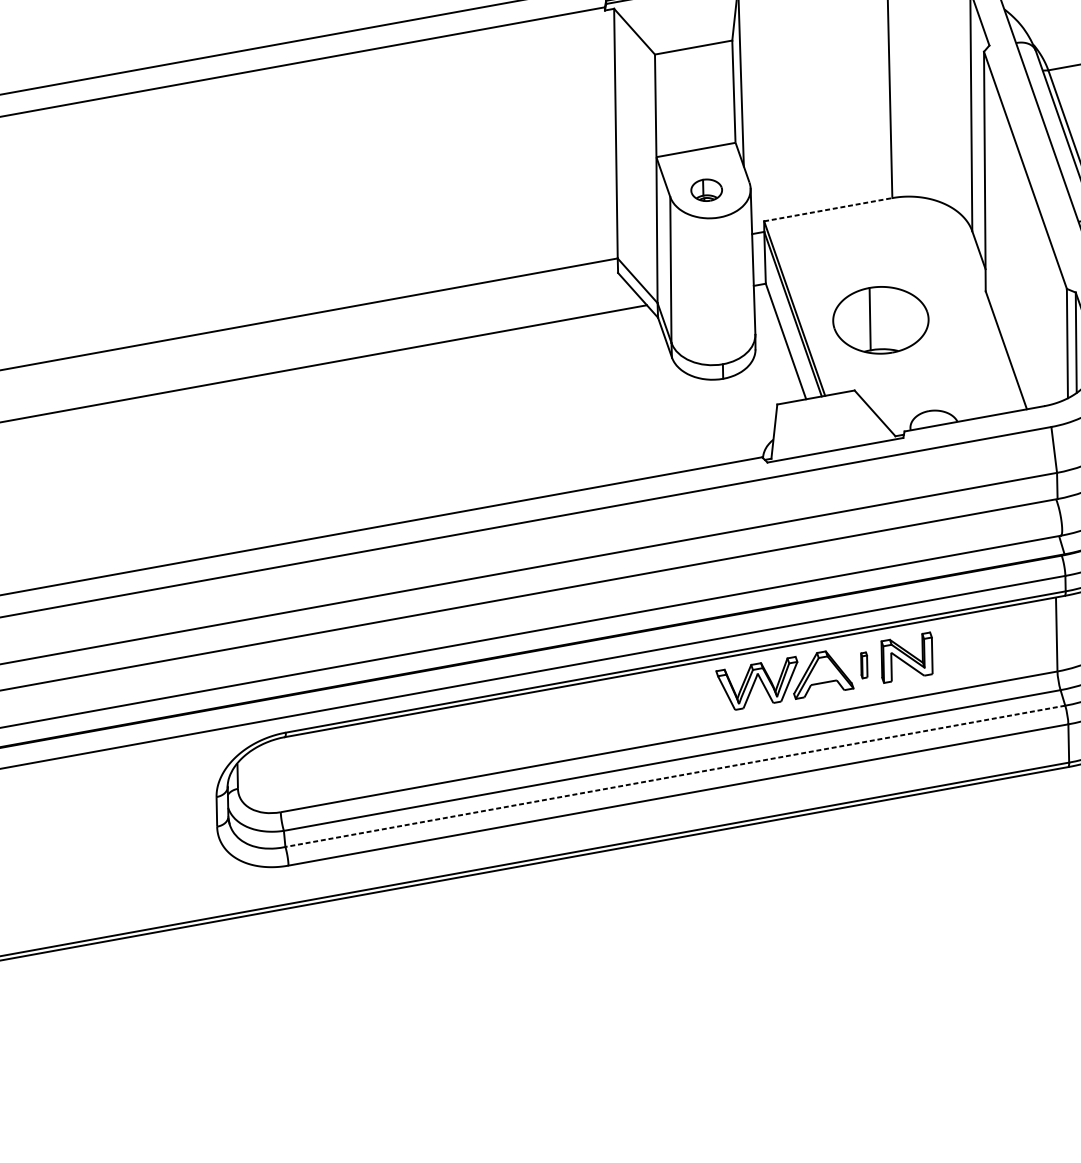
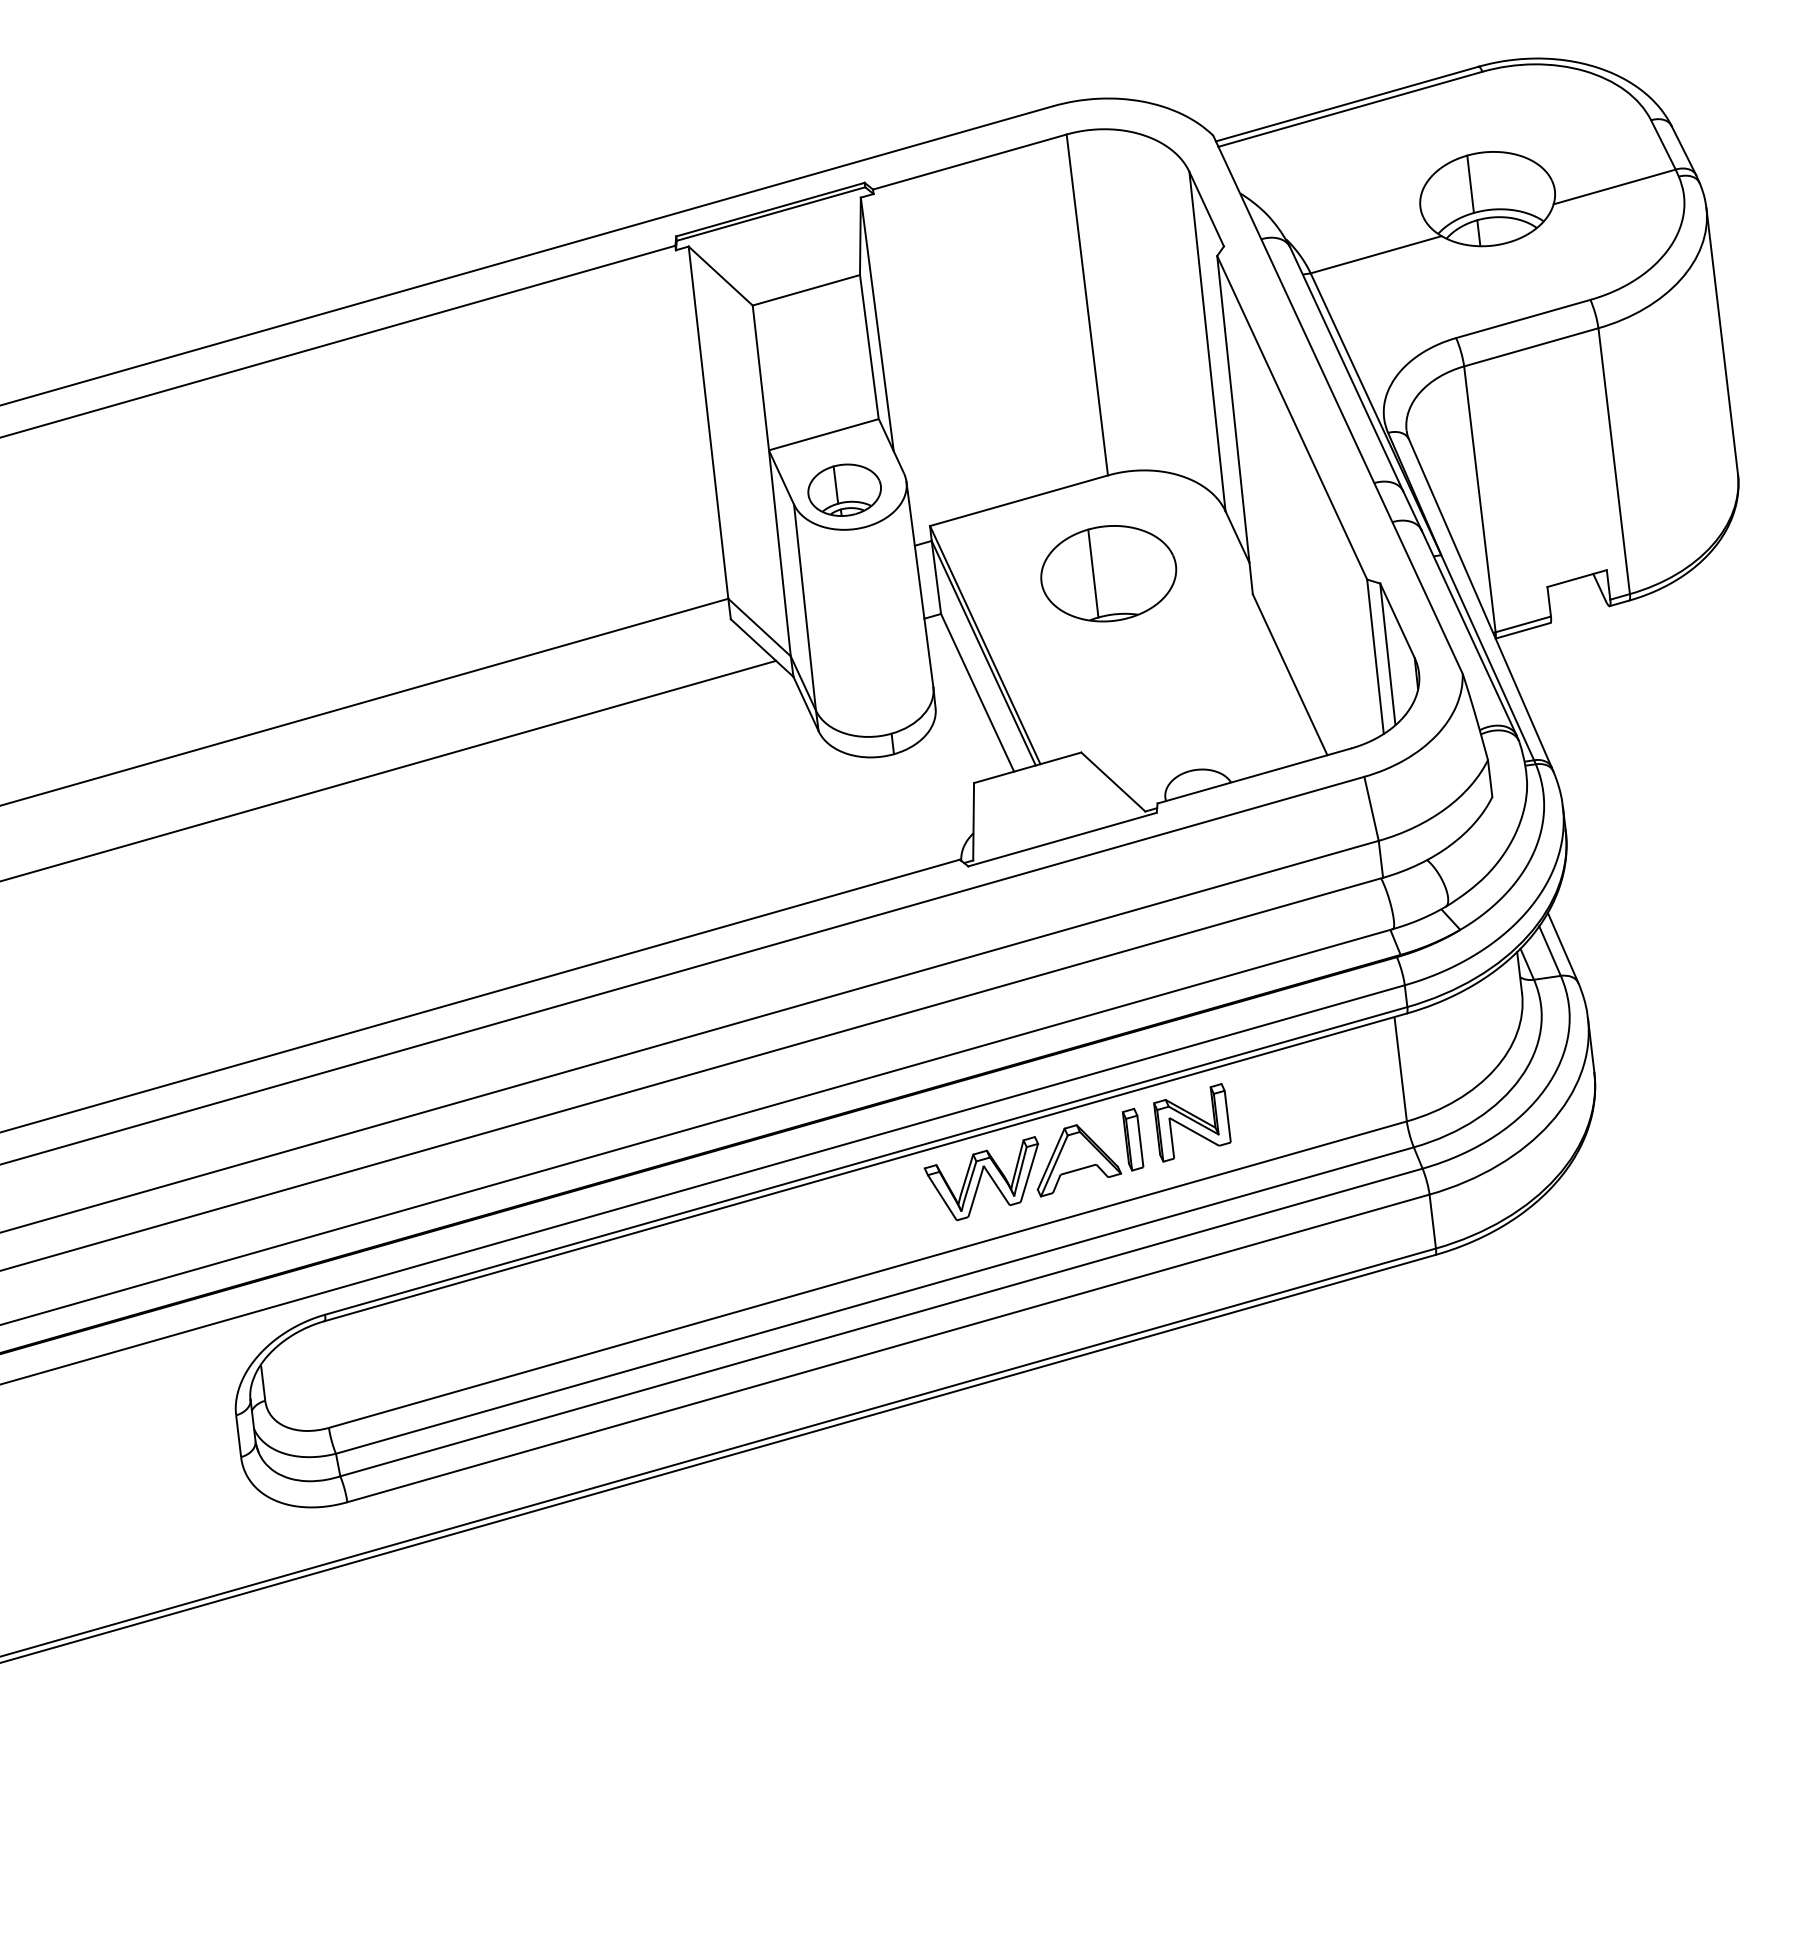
part: (706, 189) -> (844, 489), size x1.67
line: (828, 209) -> (1019, 500), dashed -> solid
part: (880, 320) -> (1108, 573), moved
part: (863, 665) -> (1132, 1139), size x1.67
line: (675, 776) -> (881, 1322), dashed -> solid

